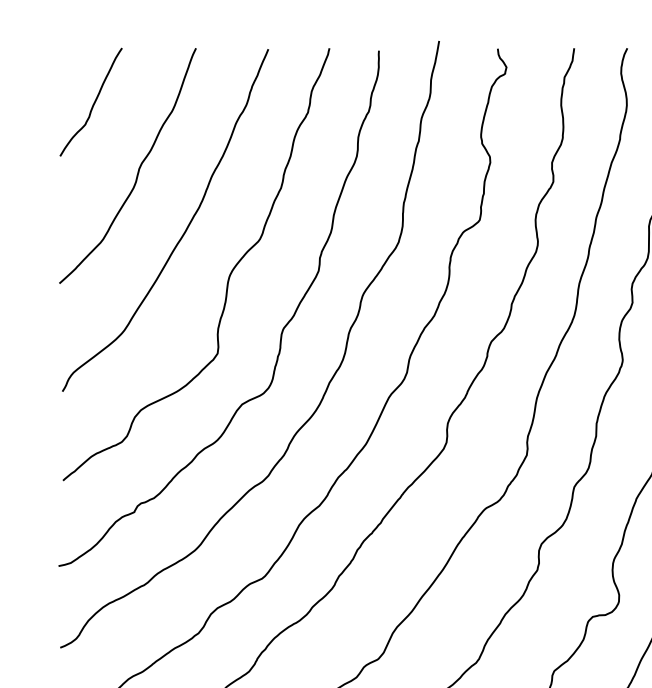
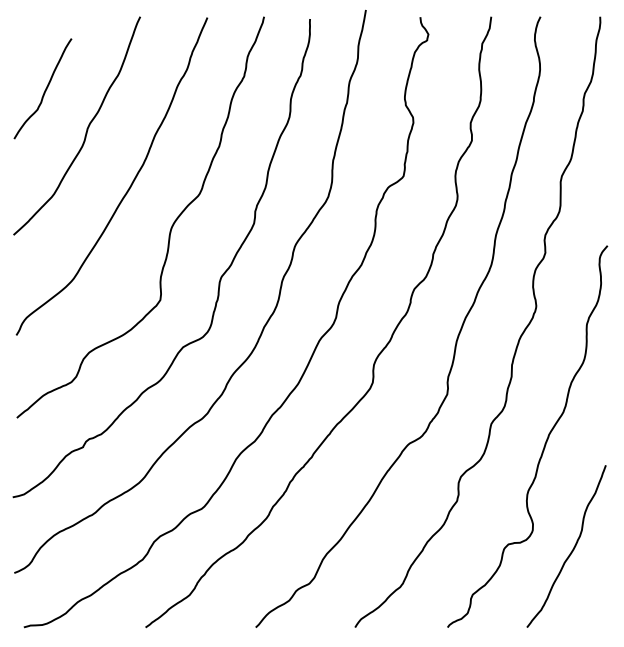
curve: (92, 104) -> (44, 90), moved

